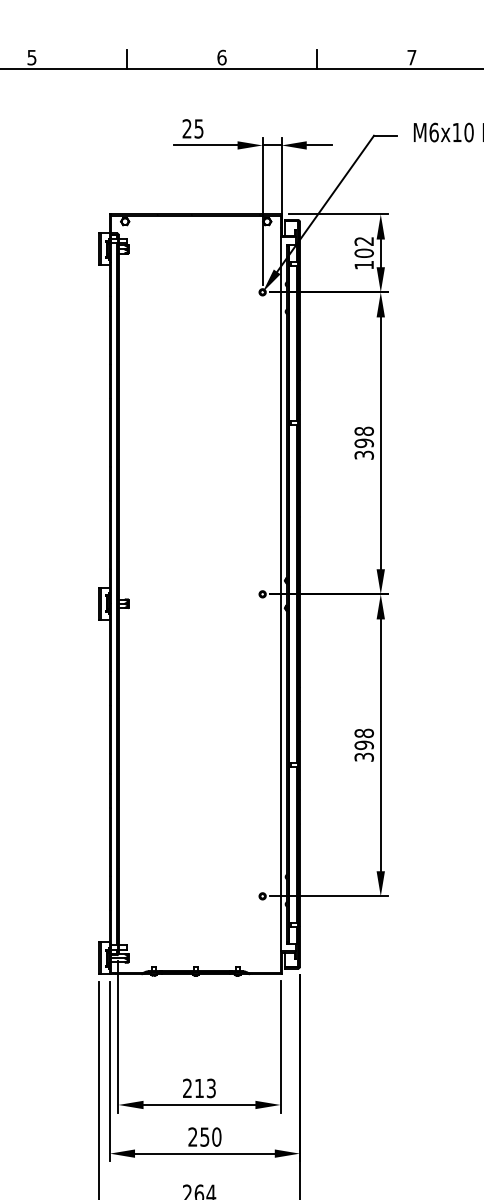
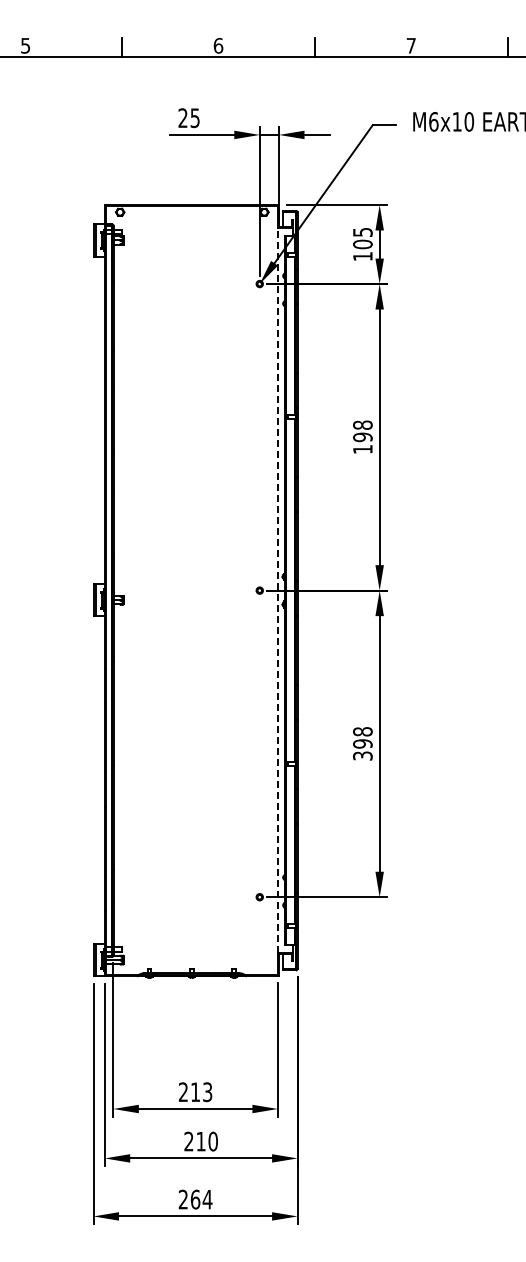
text: (363, 241) -> (362, 232), 102 -> 105
text: (363, 455) -> (362, 449), 398 -> 198
line: (280, 594) -> (277, 590), solid -> dashed
text: (204, 1136) -> (200, 1141), 250 -> 210

